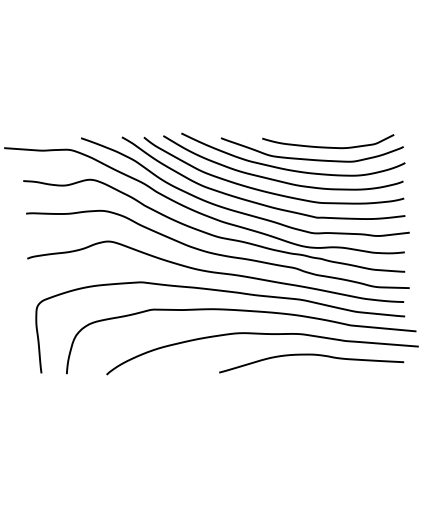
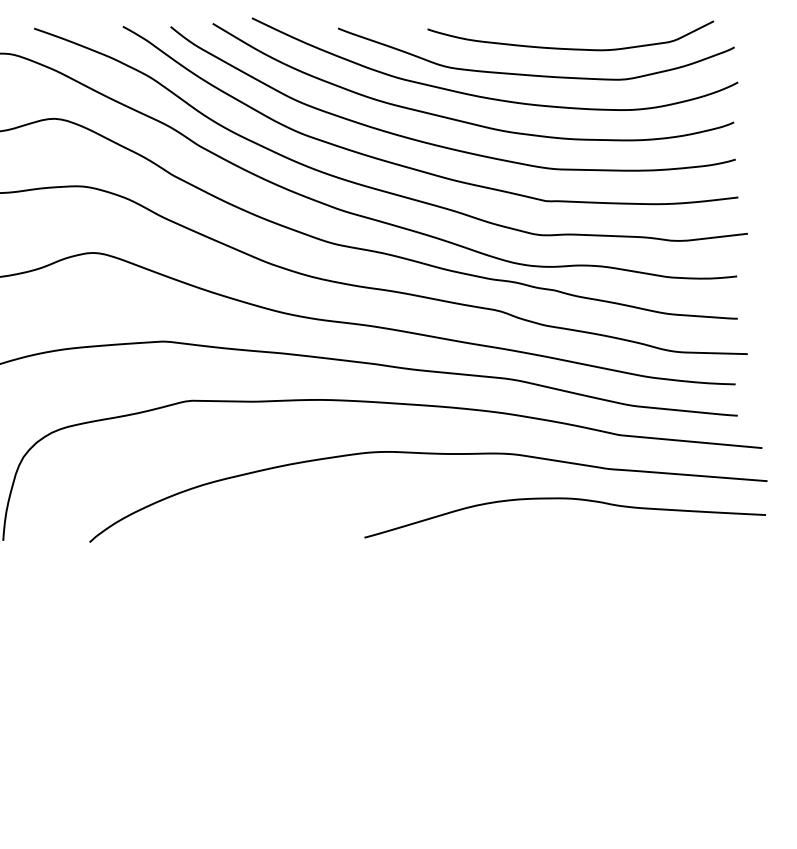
curve: (311, 355) -> (564, 500), moved

